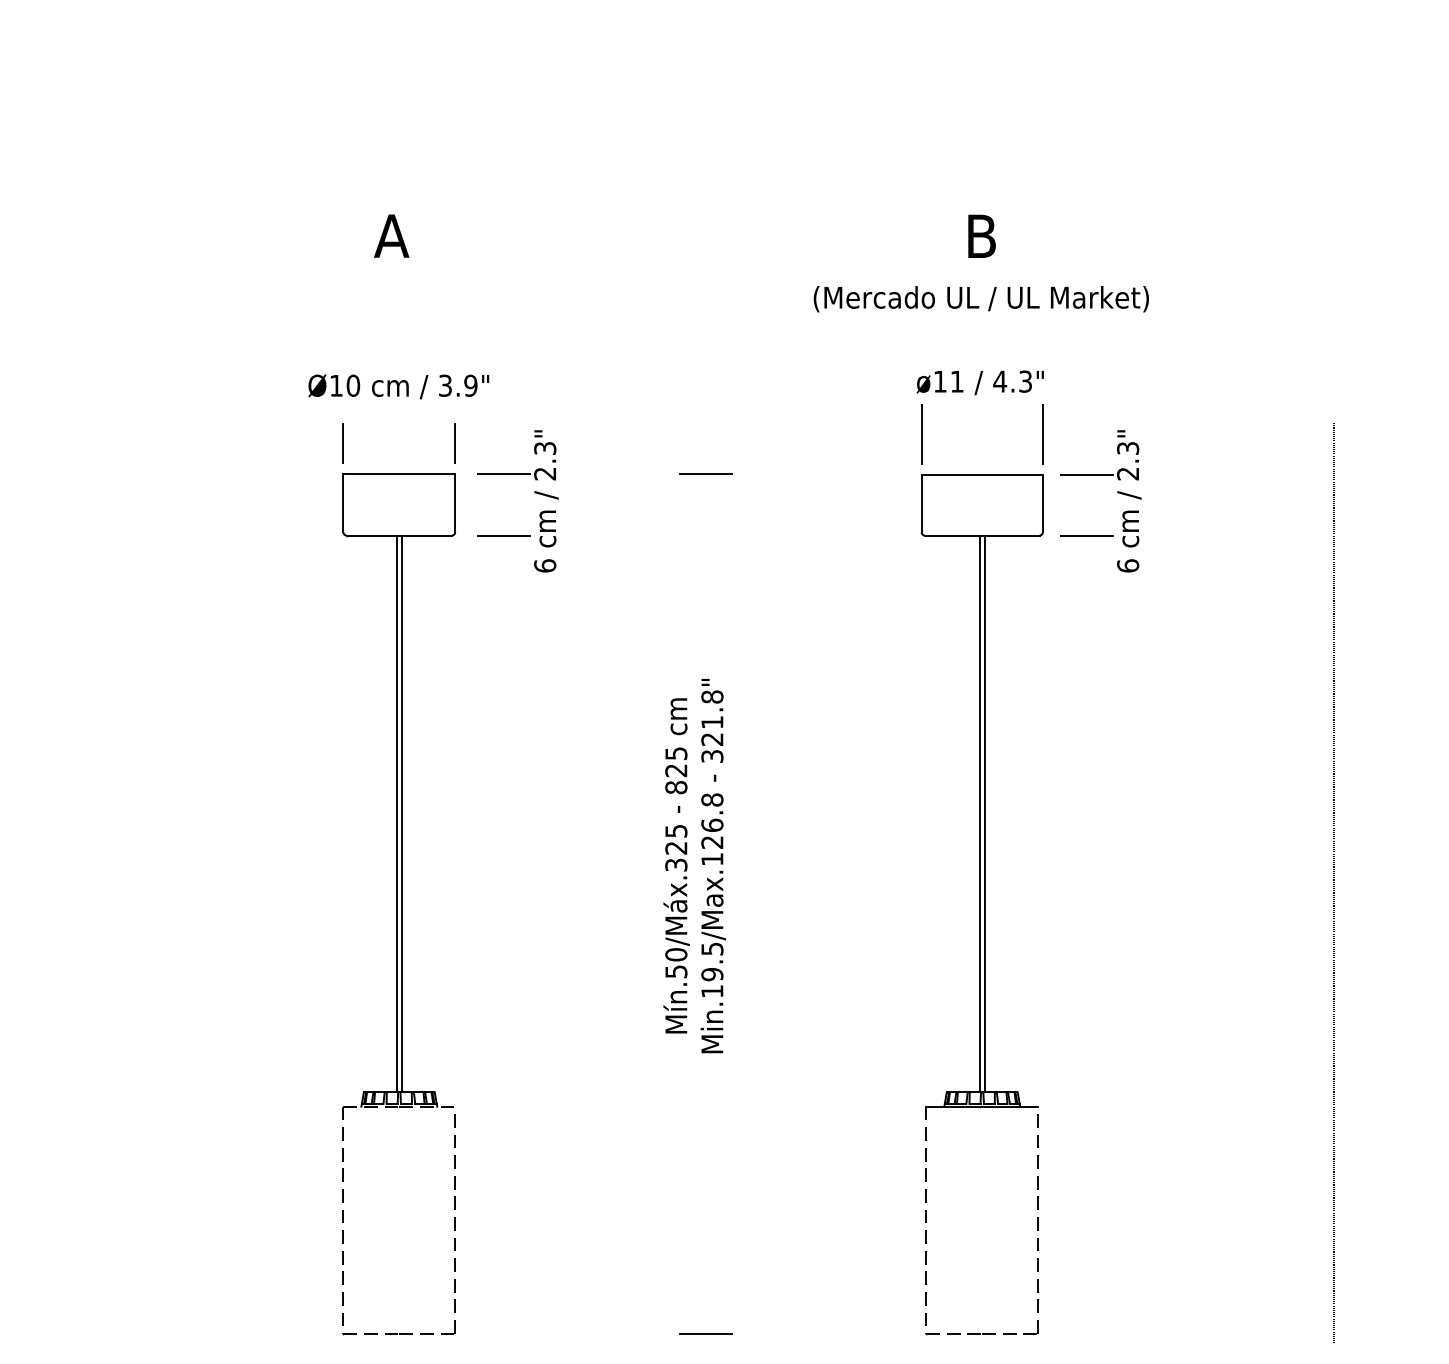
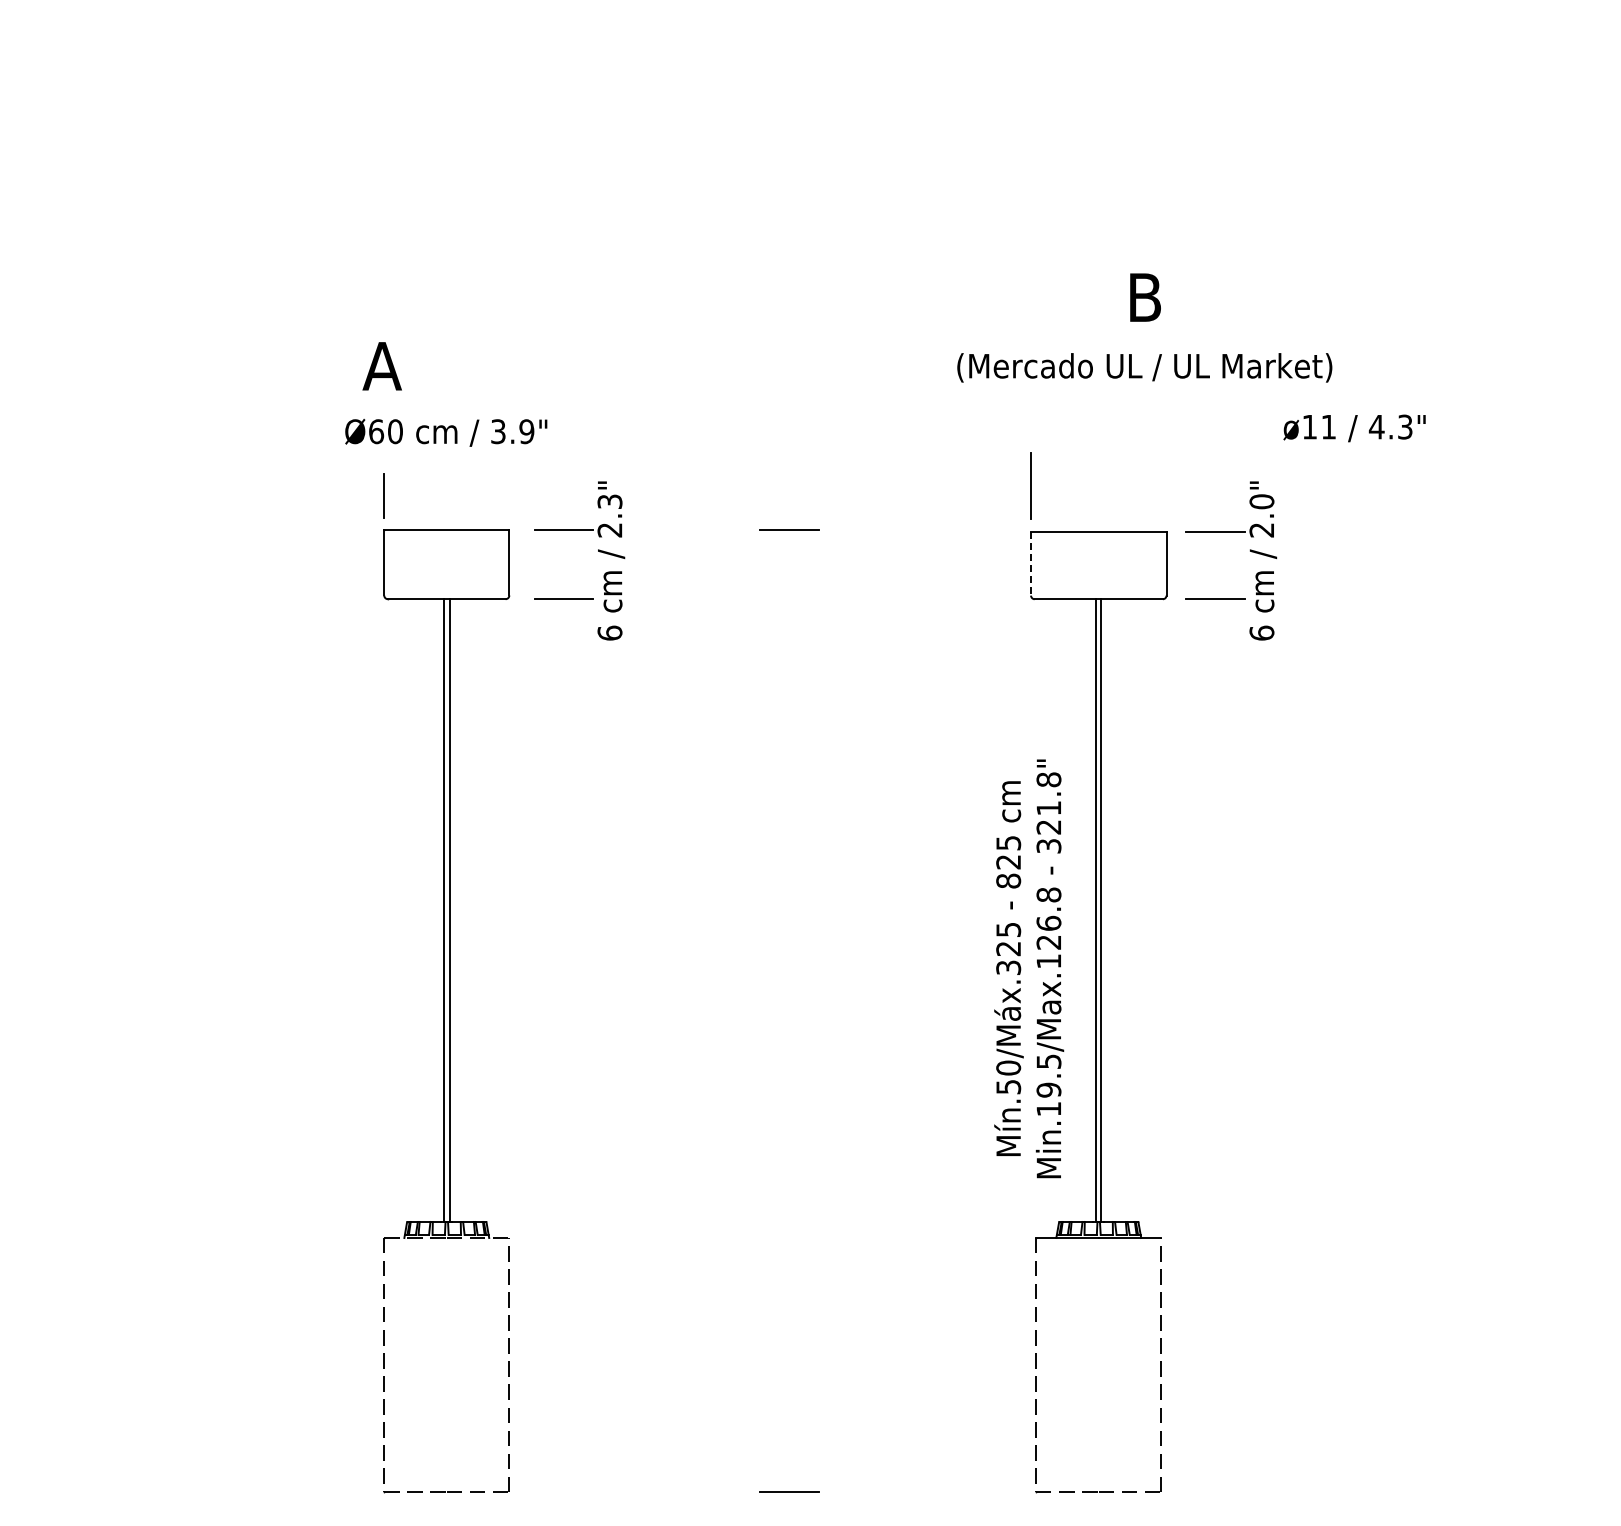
text: (391, 236) -> (381, 366), moved
text: (981, 263) -> (1144, 327), moved
text: (980, 382) -> (1354, 428), moved
text: (336, 385) -> (376, 431), Ø10 -> Ø60
line: (1042, 434) -> (1166, 486), removed
line: (455, 442) -> (509, 495), removed
text: (1127, 448) -> (1261, 501), 2.3" -> 2.0"
line: (922, 504) -> (1031, 564), solid -> dashed
text: (694, 865) -> (1029, 968), moved
line: (1334, 883) -> (1492, 988), removed

